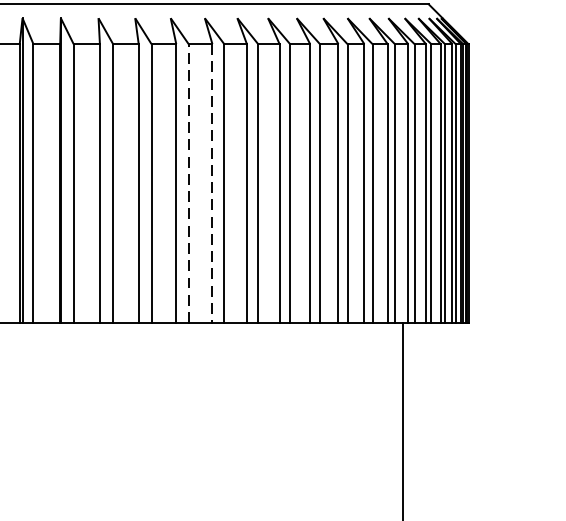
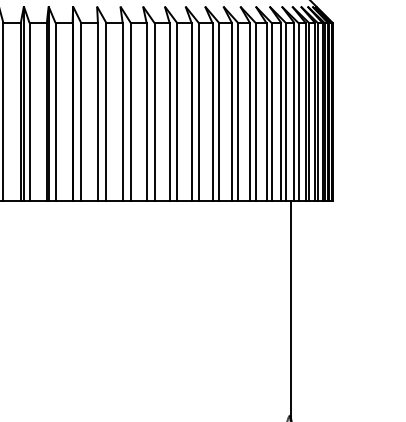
line: (188, 182) -> (154, 111), dashed -> solid
line: (212, 182) -> (169, 111), dashed -> solid

